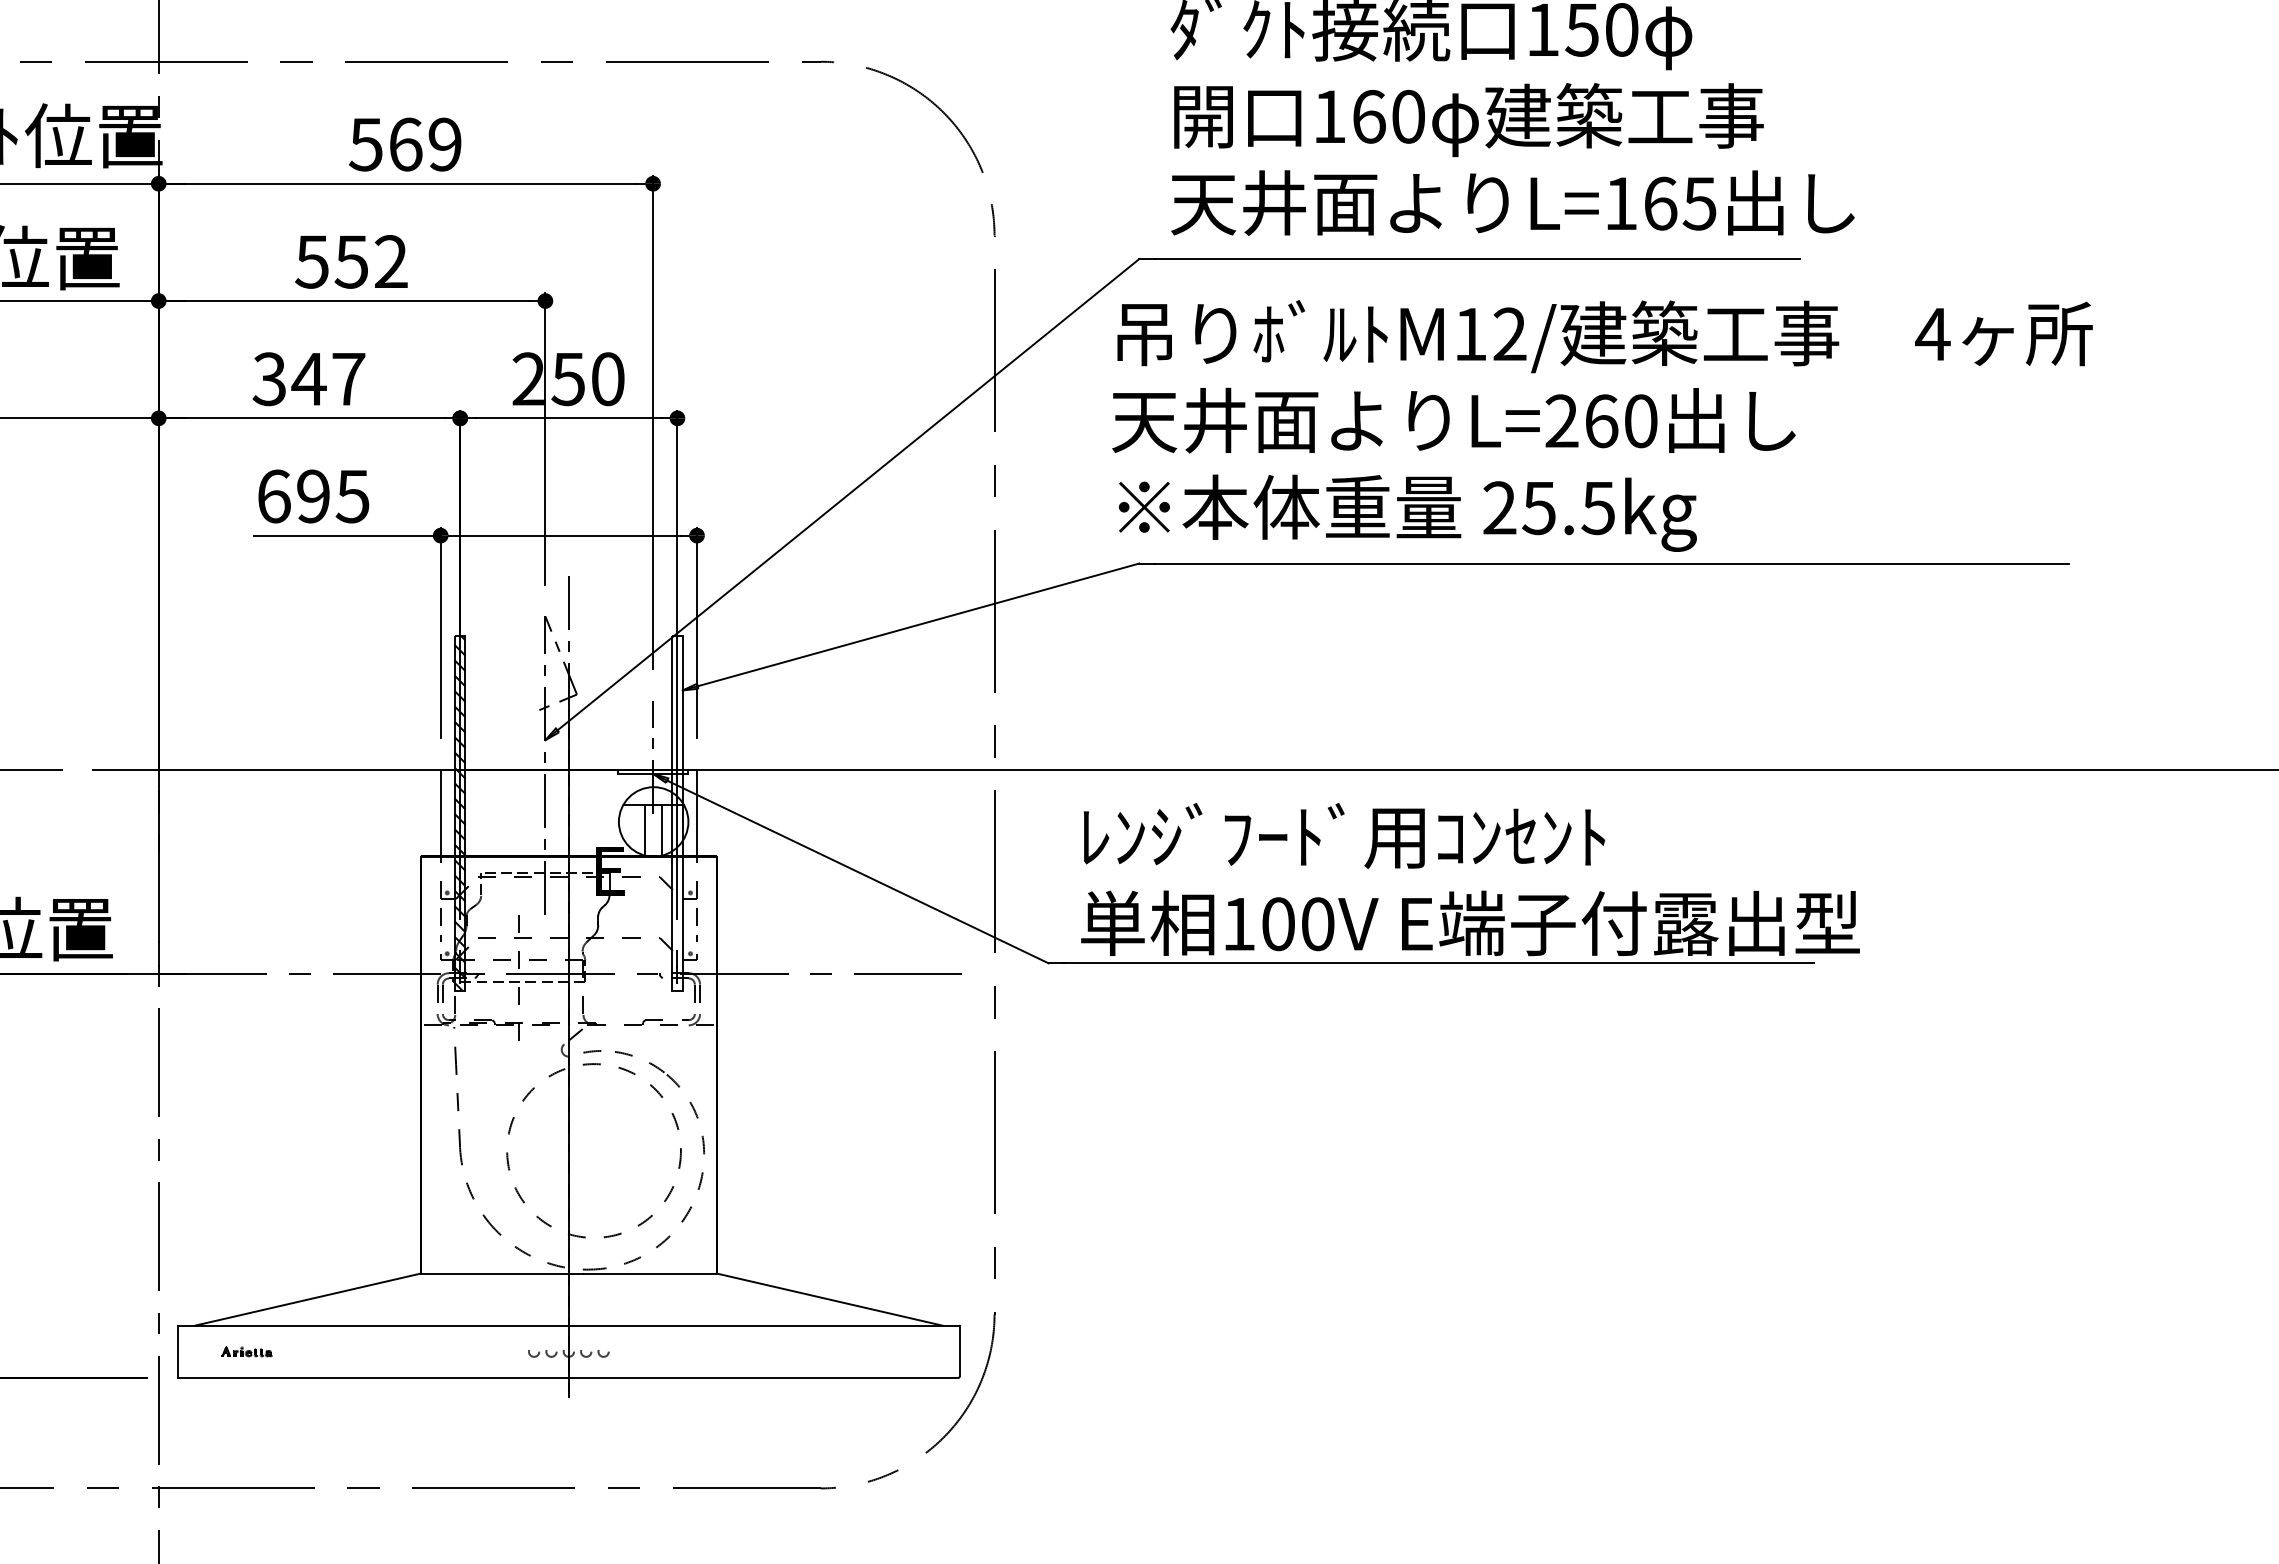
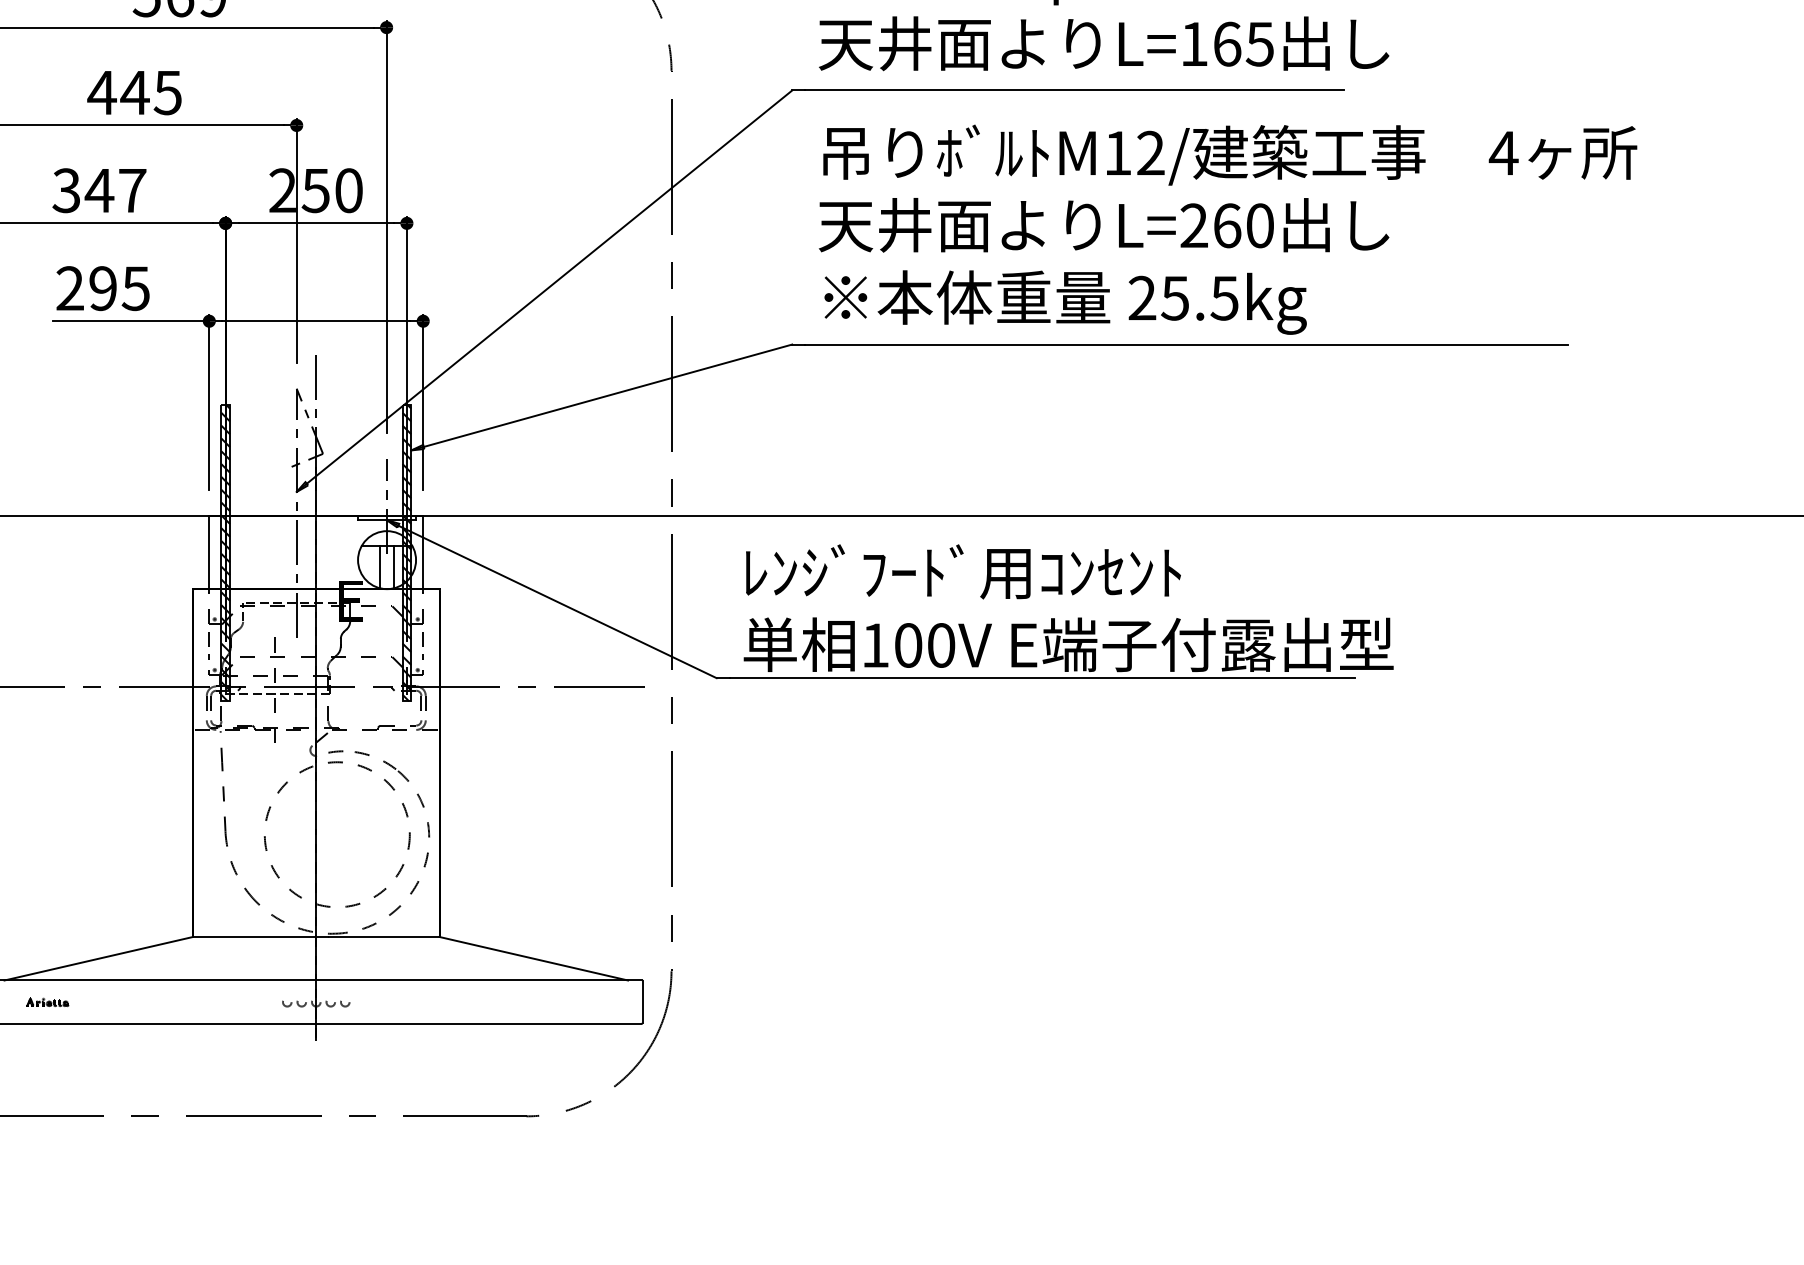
text: (350, 261) -> (134, 92), 552 -> 445
text: (1602, 425) -> (1228, 229), moved
text: (273, 496) -> (69, 288), 695 -> 295
hatch: (677, 813) -> (406, 553), added

